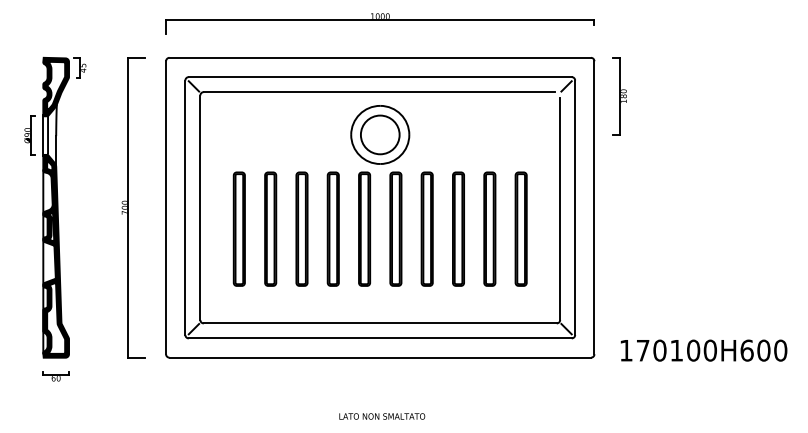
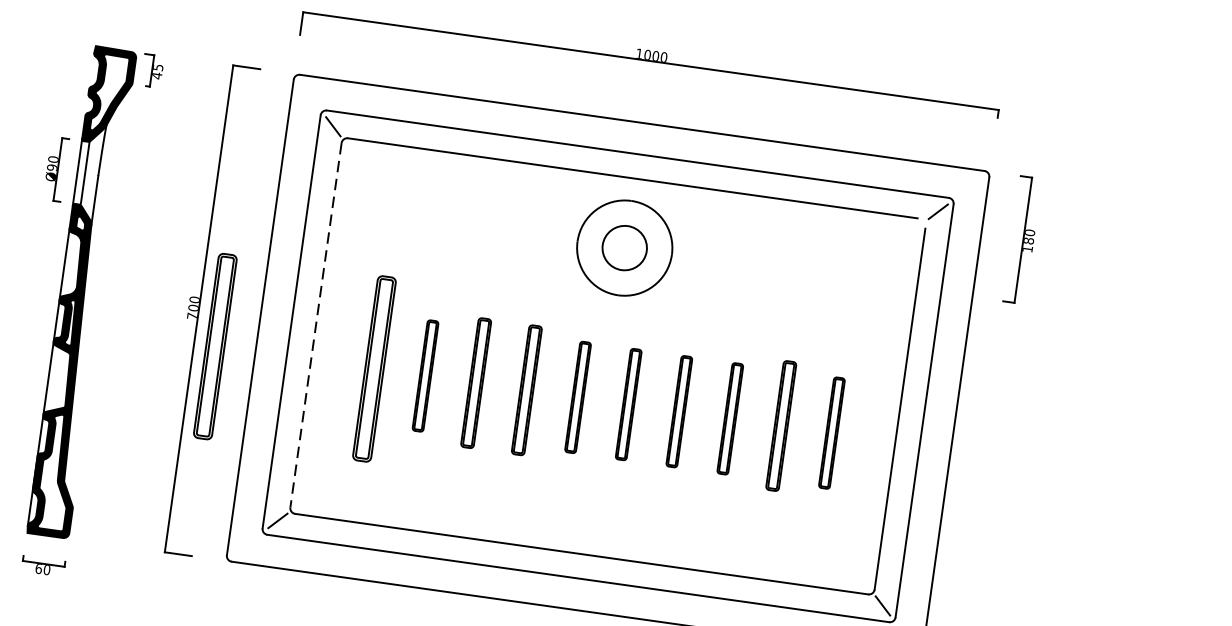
circle: (379, 134) -> (623, 247), size x0.7
line: (200, 208) -> (316, 326), solid -> dashed
part: (140, 228) -> (214, 345), added
part: (270, 228) -> (425, 374), size x0.6
part: (301, 228) -> (475, 382), size x0.7
part: (332, 228) -> (525, 389), size x0.7
part: (364, 228) -> (577, 396), size x0.6
part: (395, 228) -> (628, 403), size x0.6
part: (426, 228) -> (678, 410), size x0.6
part: (458, 228) -> (730, 417), size x0.6
part: (489, 228) -> (780, 424), size x0.7
part: (520, 228) -> (831, 432), size x0.6

